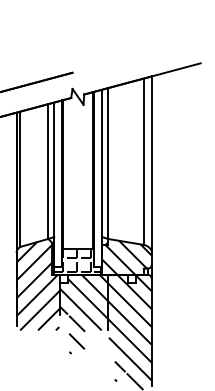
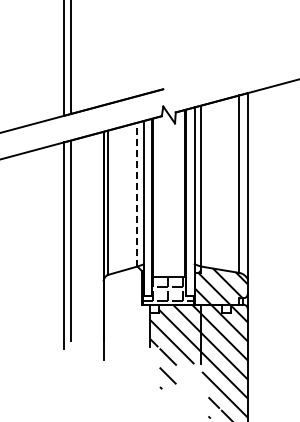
line: (48, 171) -> (137, 194), solid -> dashed
hatch: (38, 285) -> (126, 316), removed

